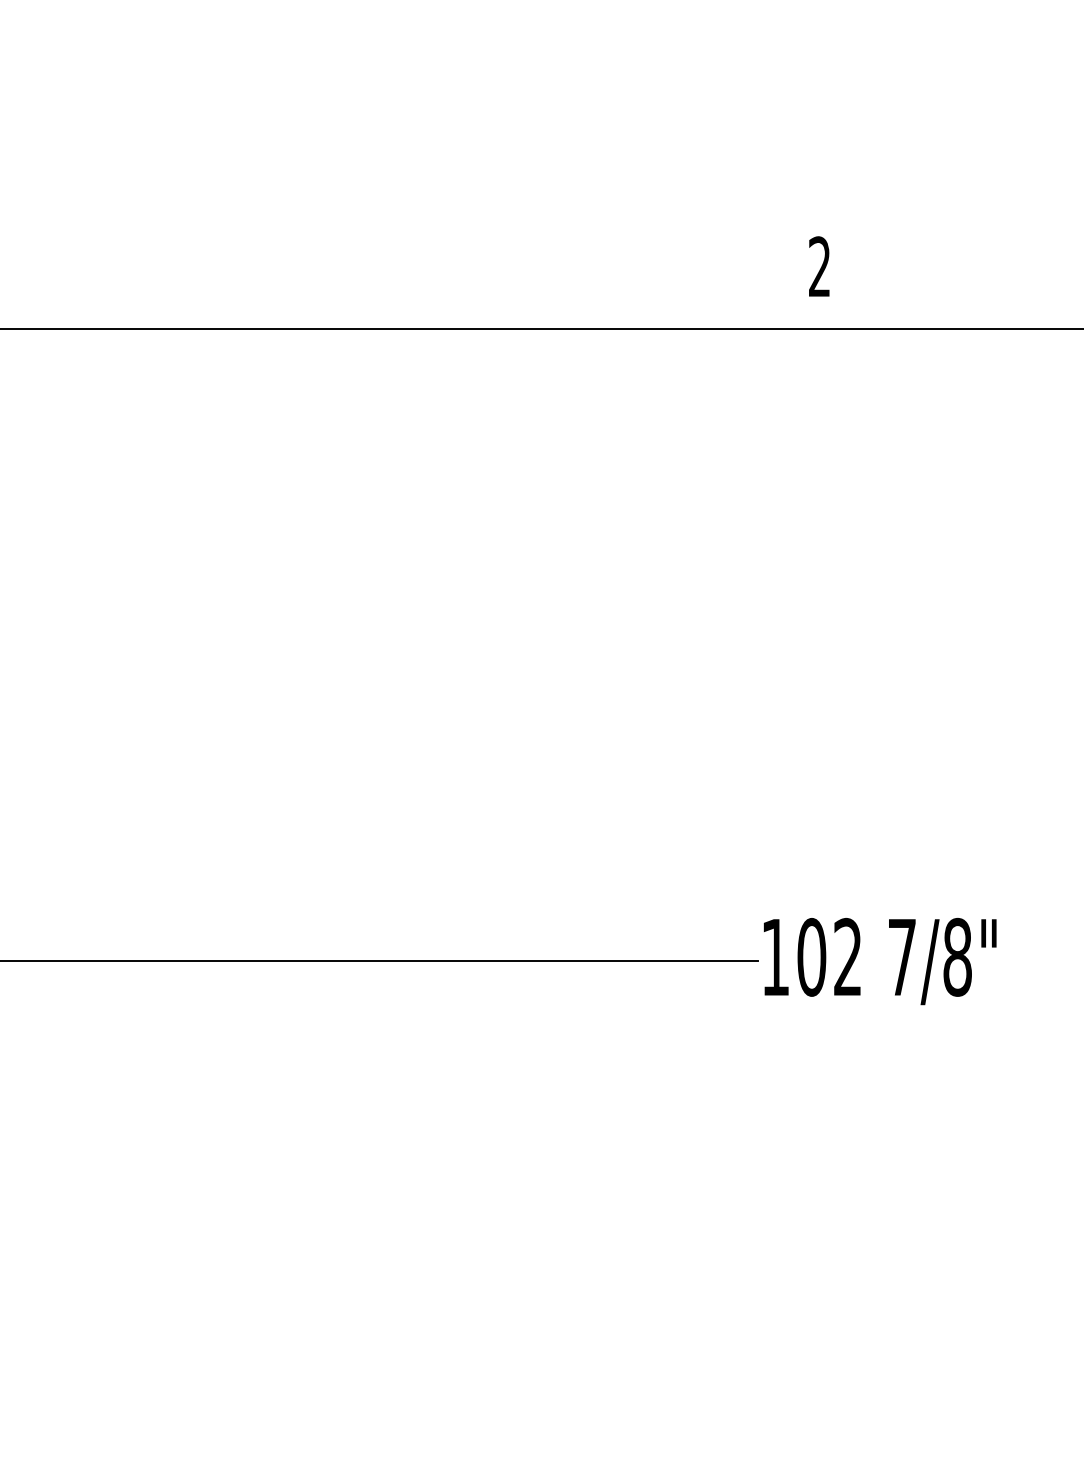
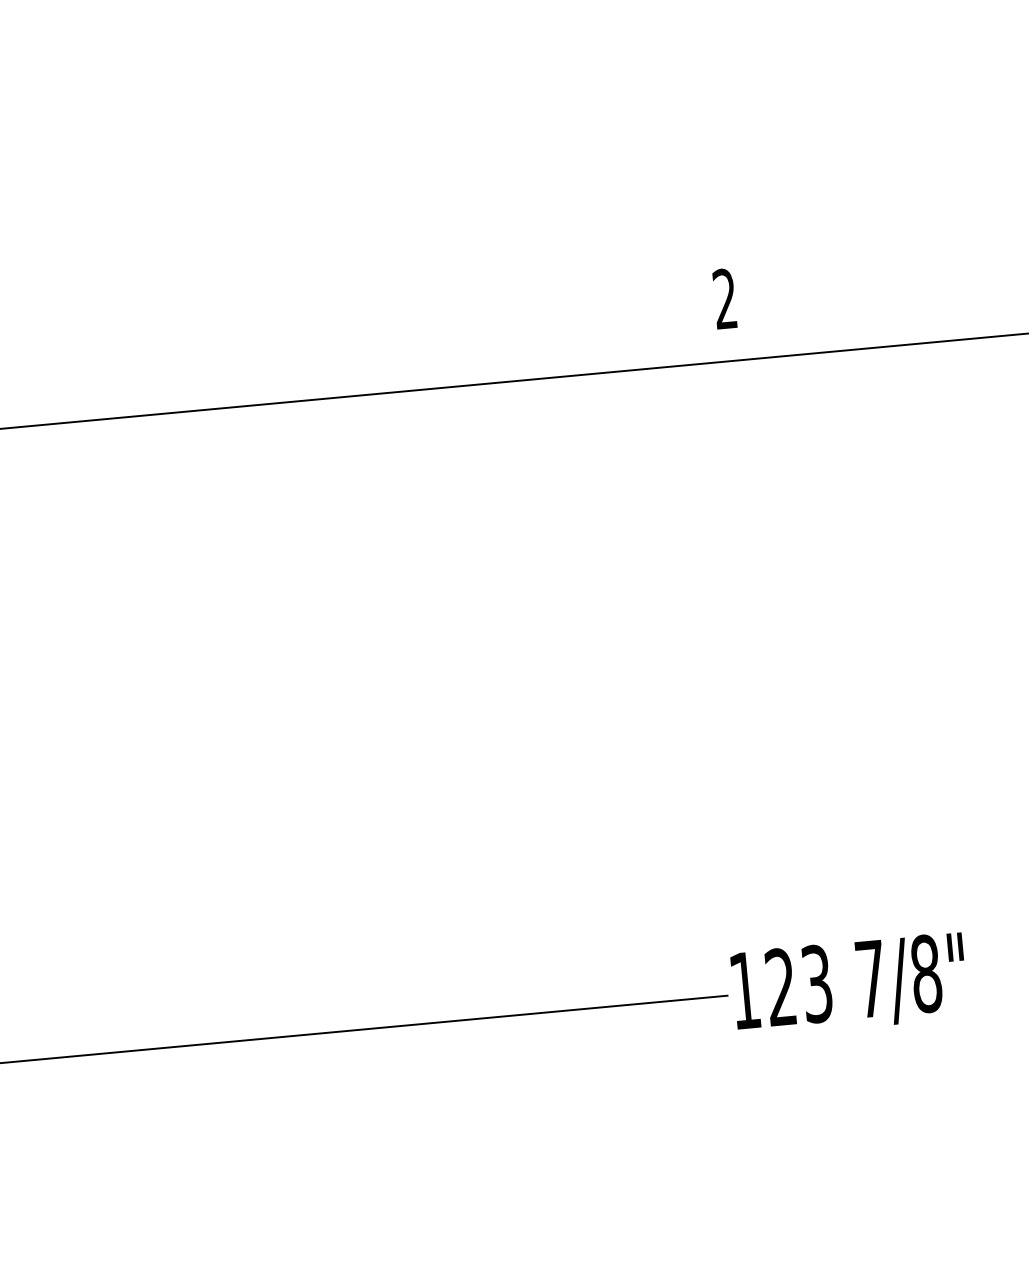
text: (829, 956) -> (798, 984), 102 -> 123

